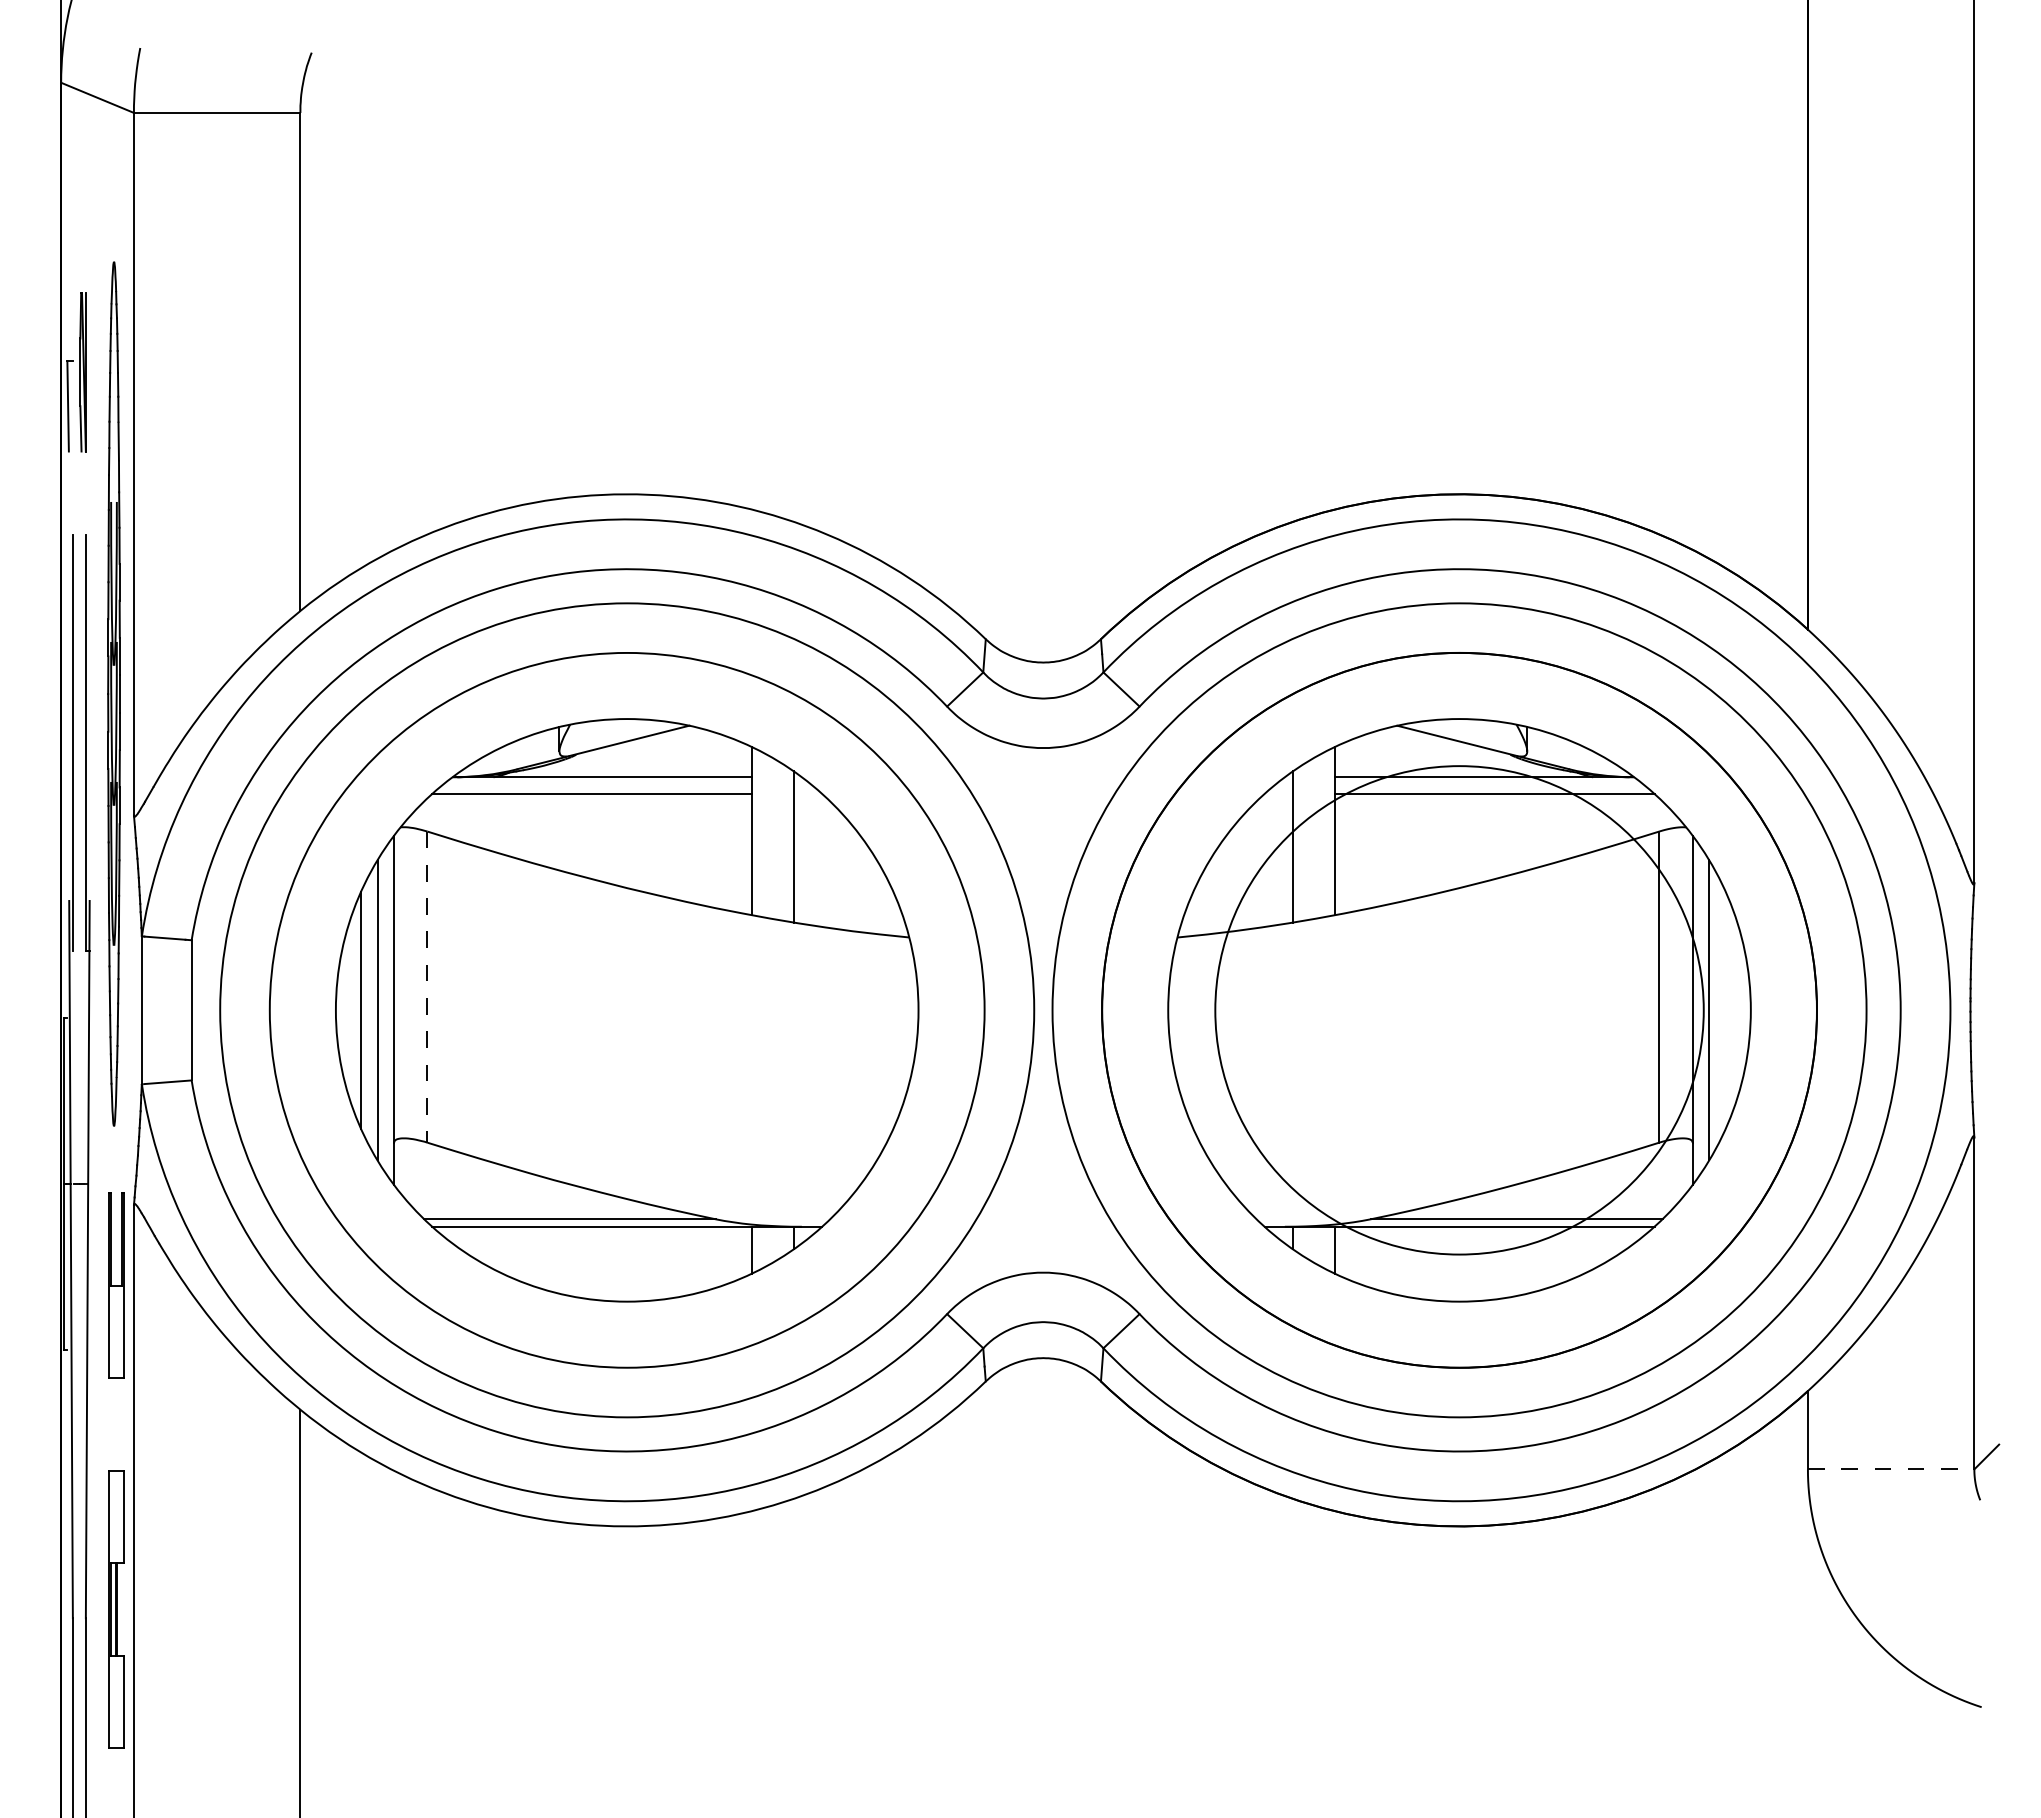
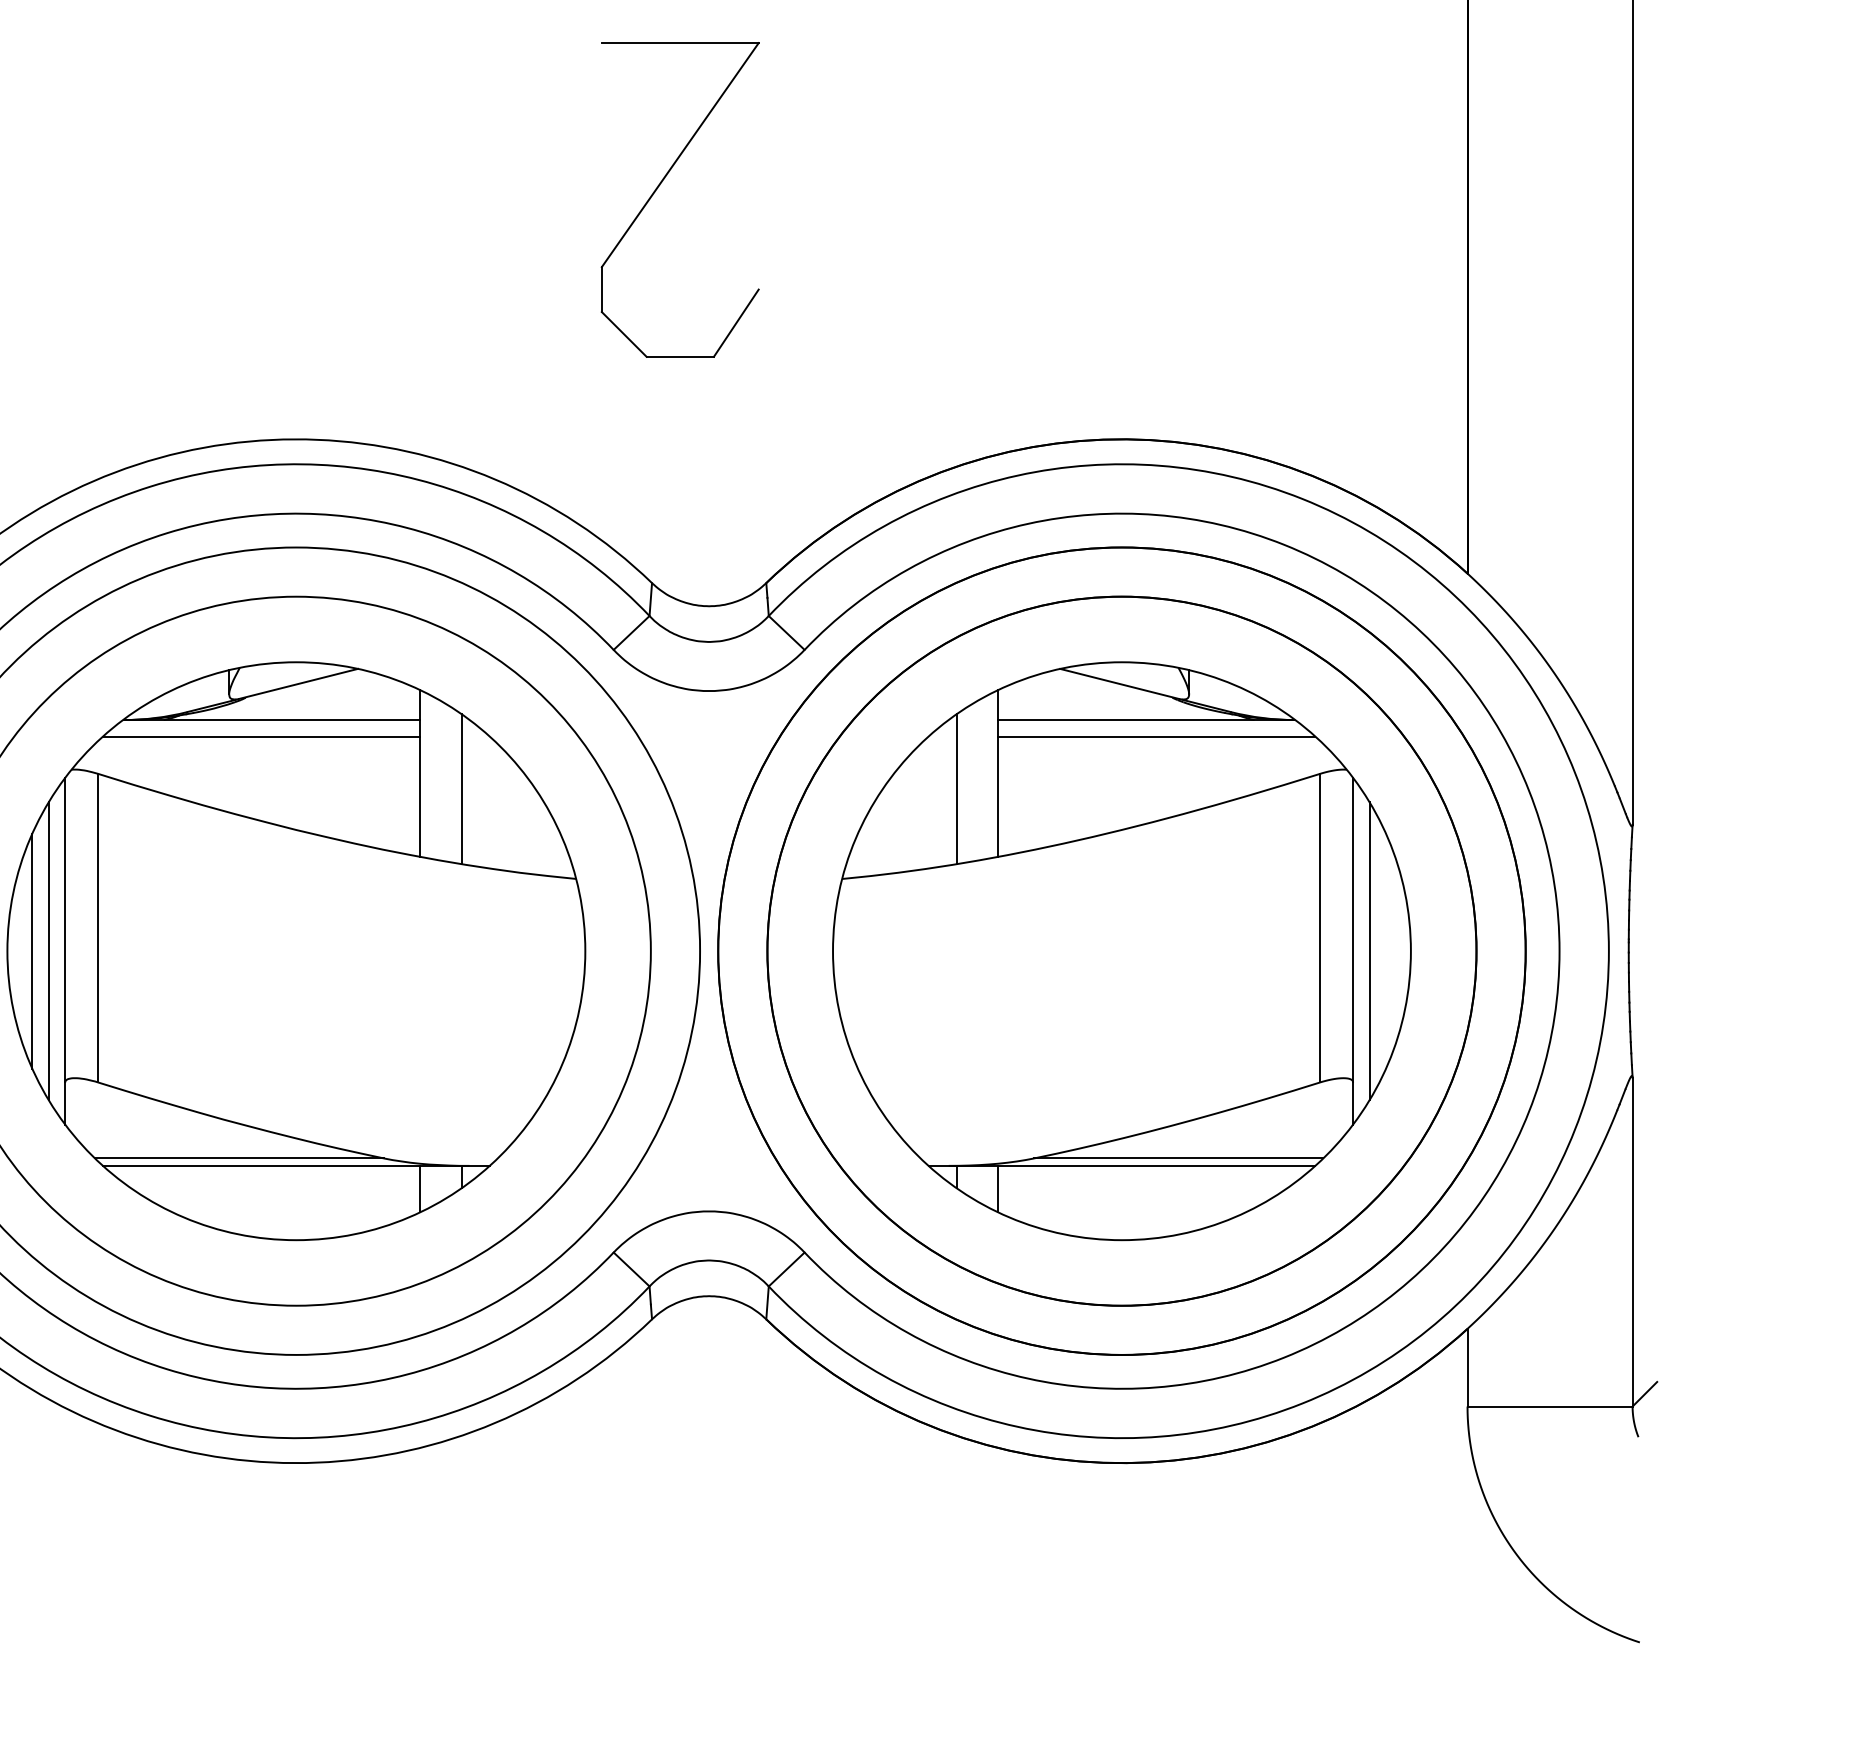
part: (993, 239) -> (659, 186), added
line: (427, 987) -> (98, 928), dashed -> solid
circle: (1459, 1010) -> (1121, 951), size x1.67
line: (1891, 1469) -> (1550, 1406), dashed -> solid

